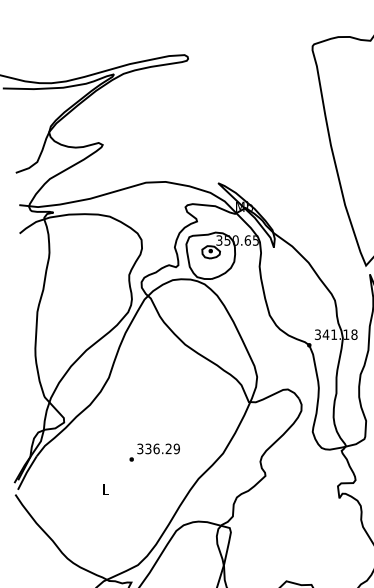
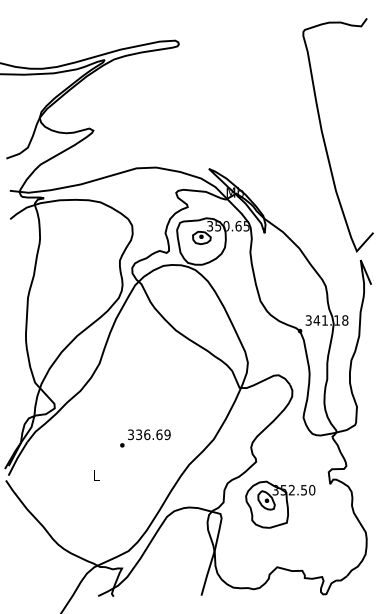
text: (168, 448) -> (159, 434), 336.29 -> 336.69
part: (289, 518) -> (280, 504), added

